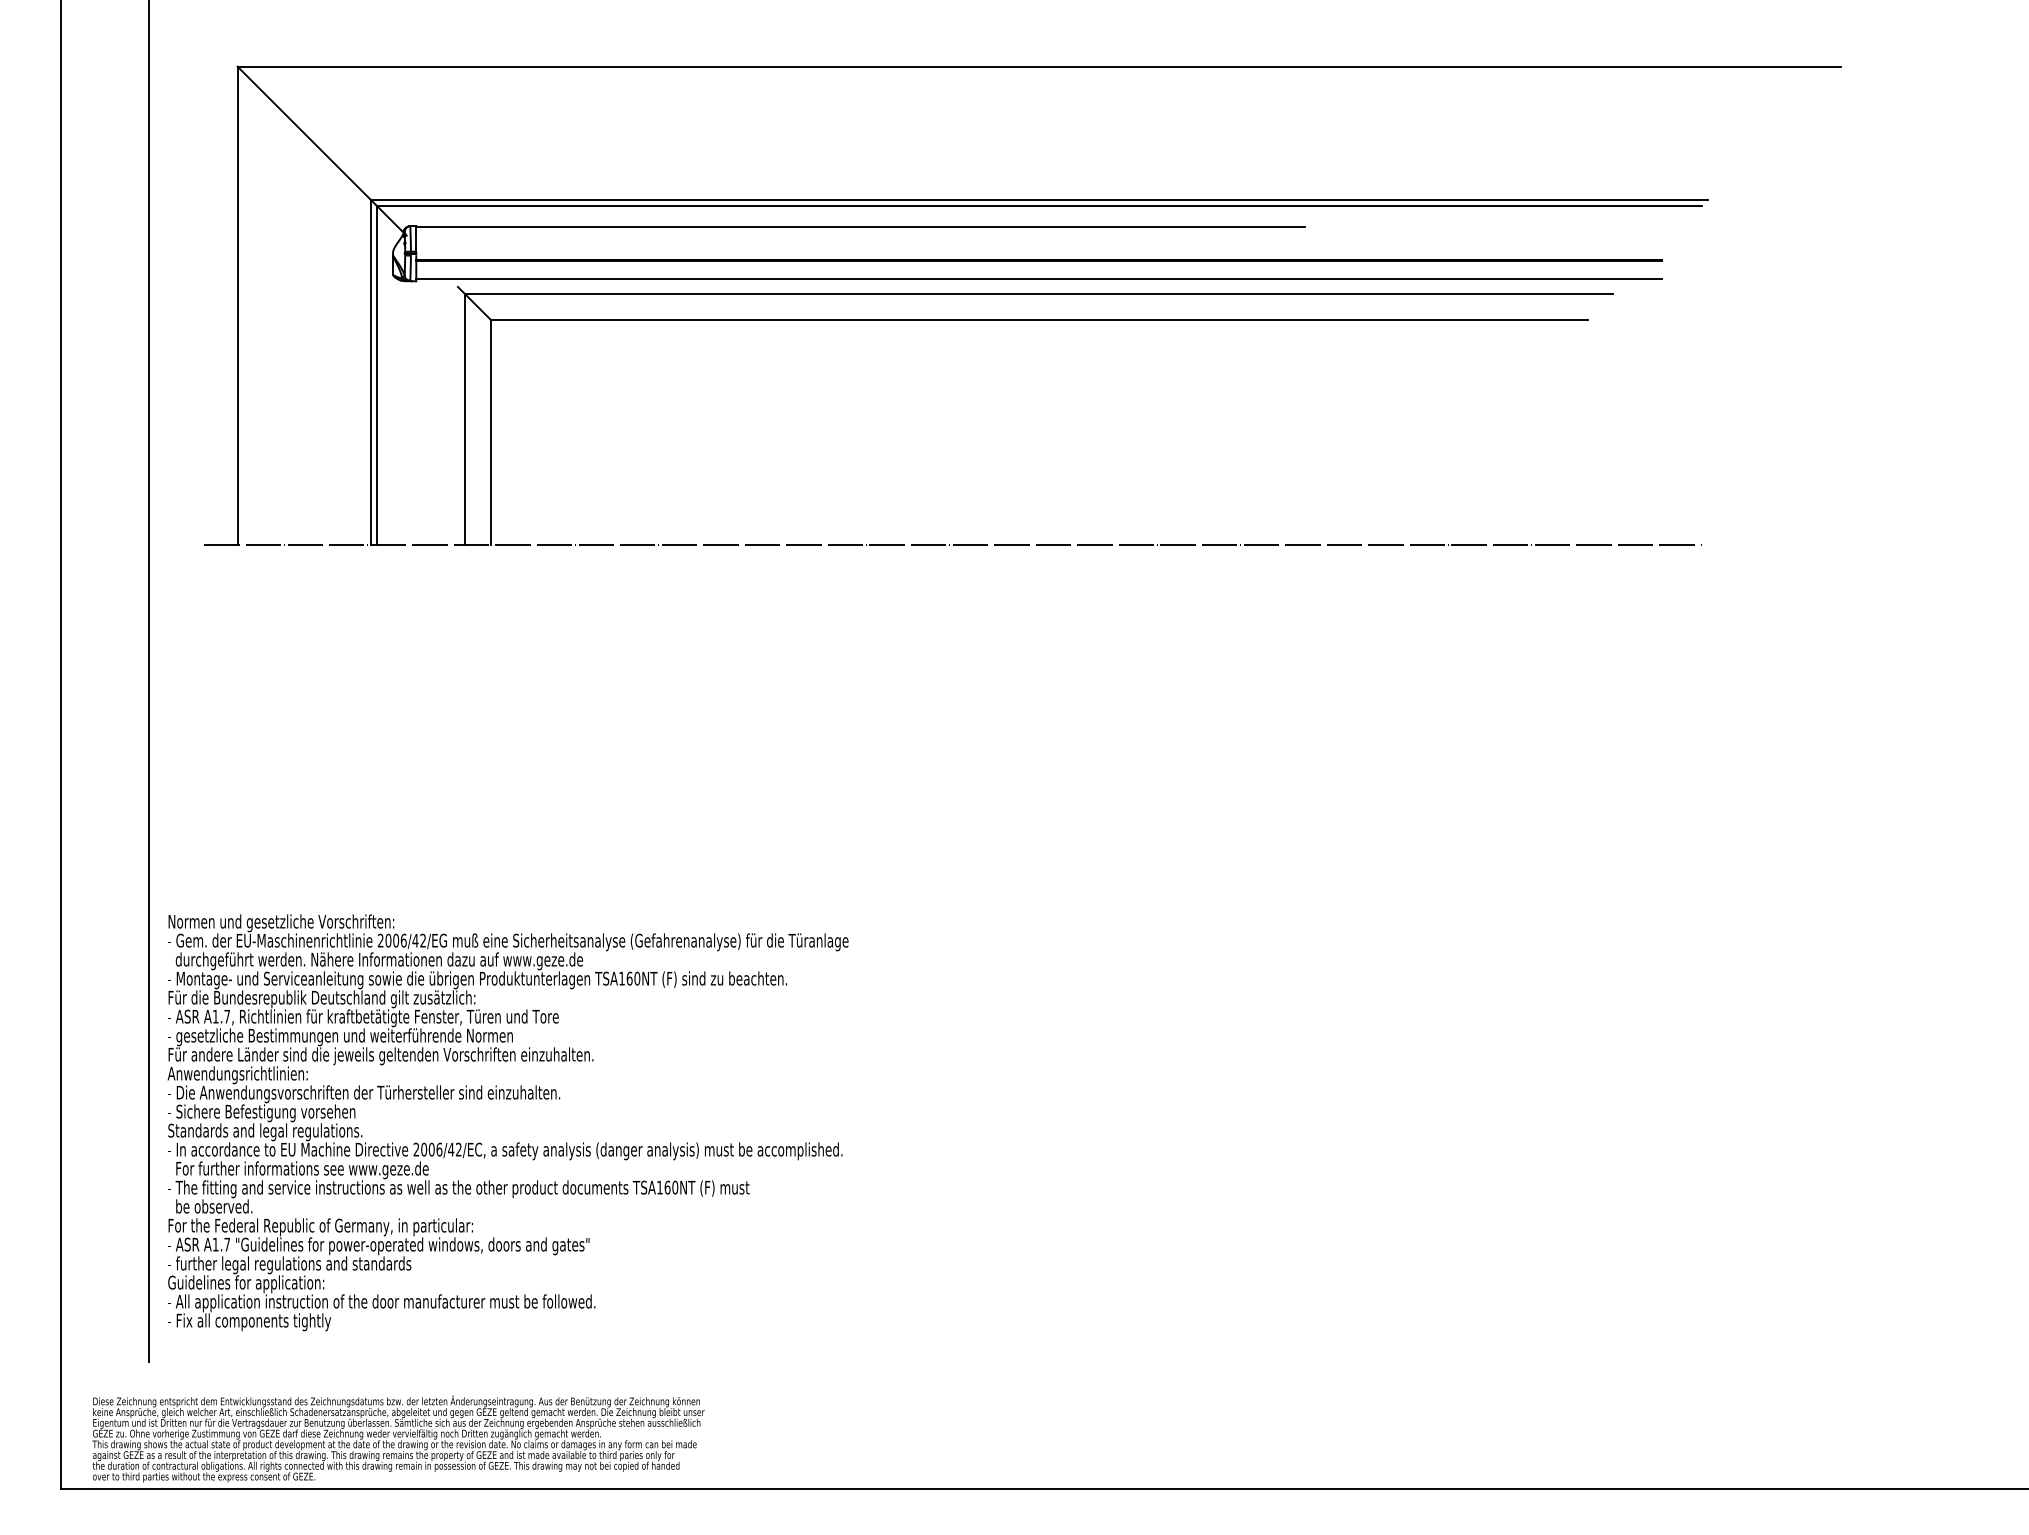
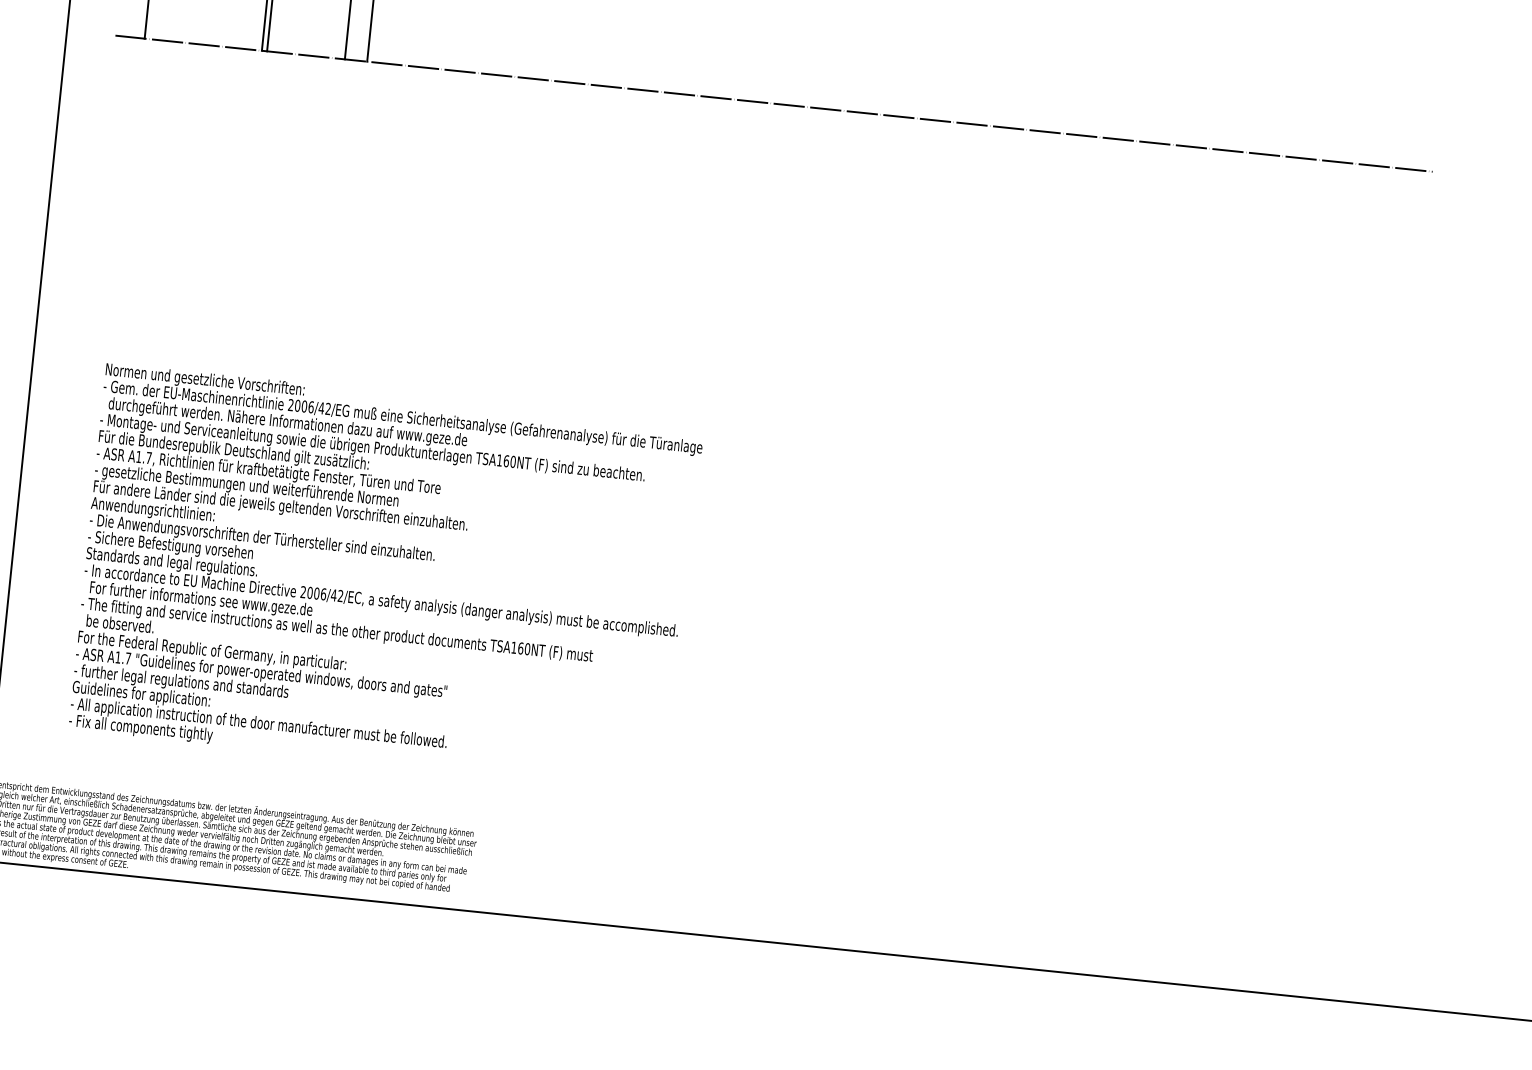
text: (507, 1122) -> (385, 576), moved

